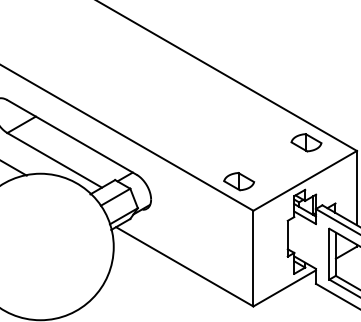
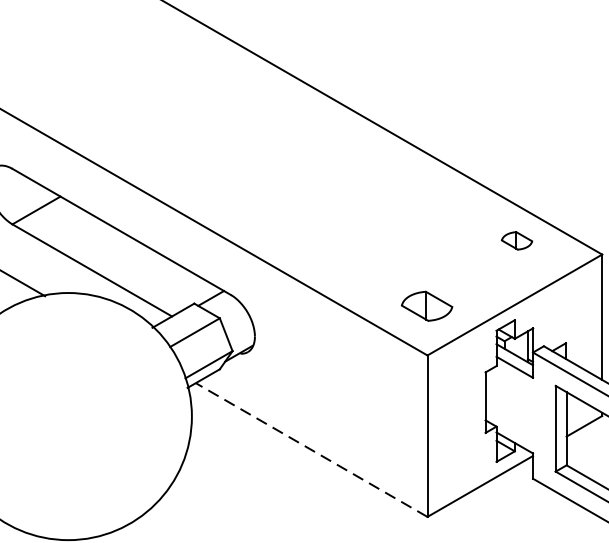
part: (306, 142) -> (517, 240), size x0.6
part: (239, 181) -> (427, 306), moved
line: (184, 266) -> (311, 449), solid -> dashed

